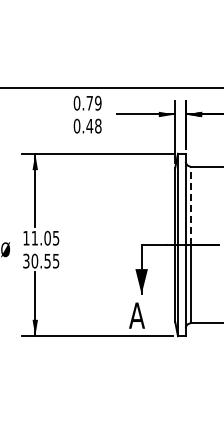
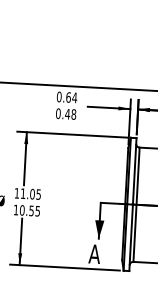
text: (93, 102) -> (71, 97), 0.79 -> 0.64
line: (190, 205) -> (137, 176), dashed -> solid
text: (26, 260) -> (16, 209), 30.55 -> 10.55

